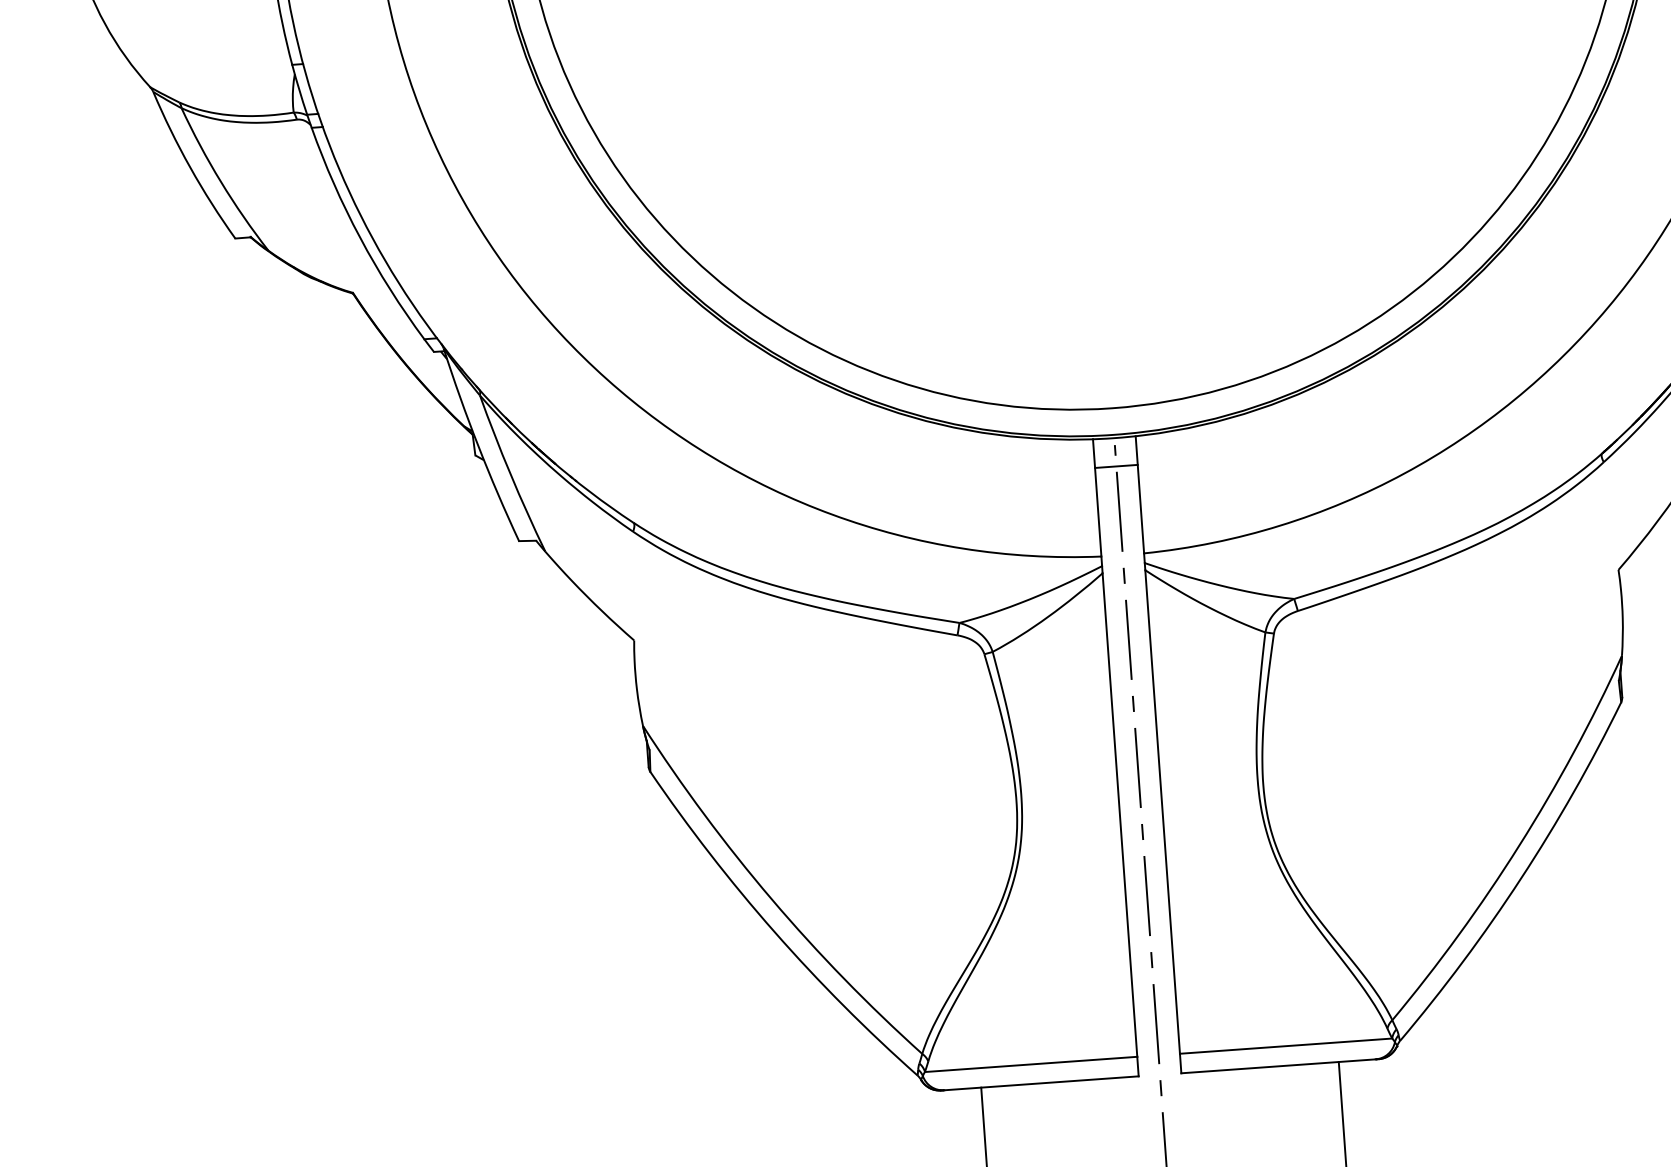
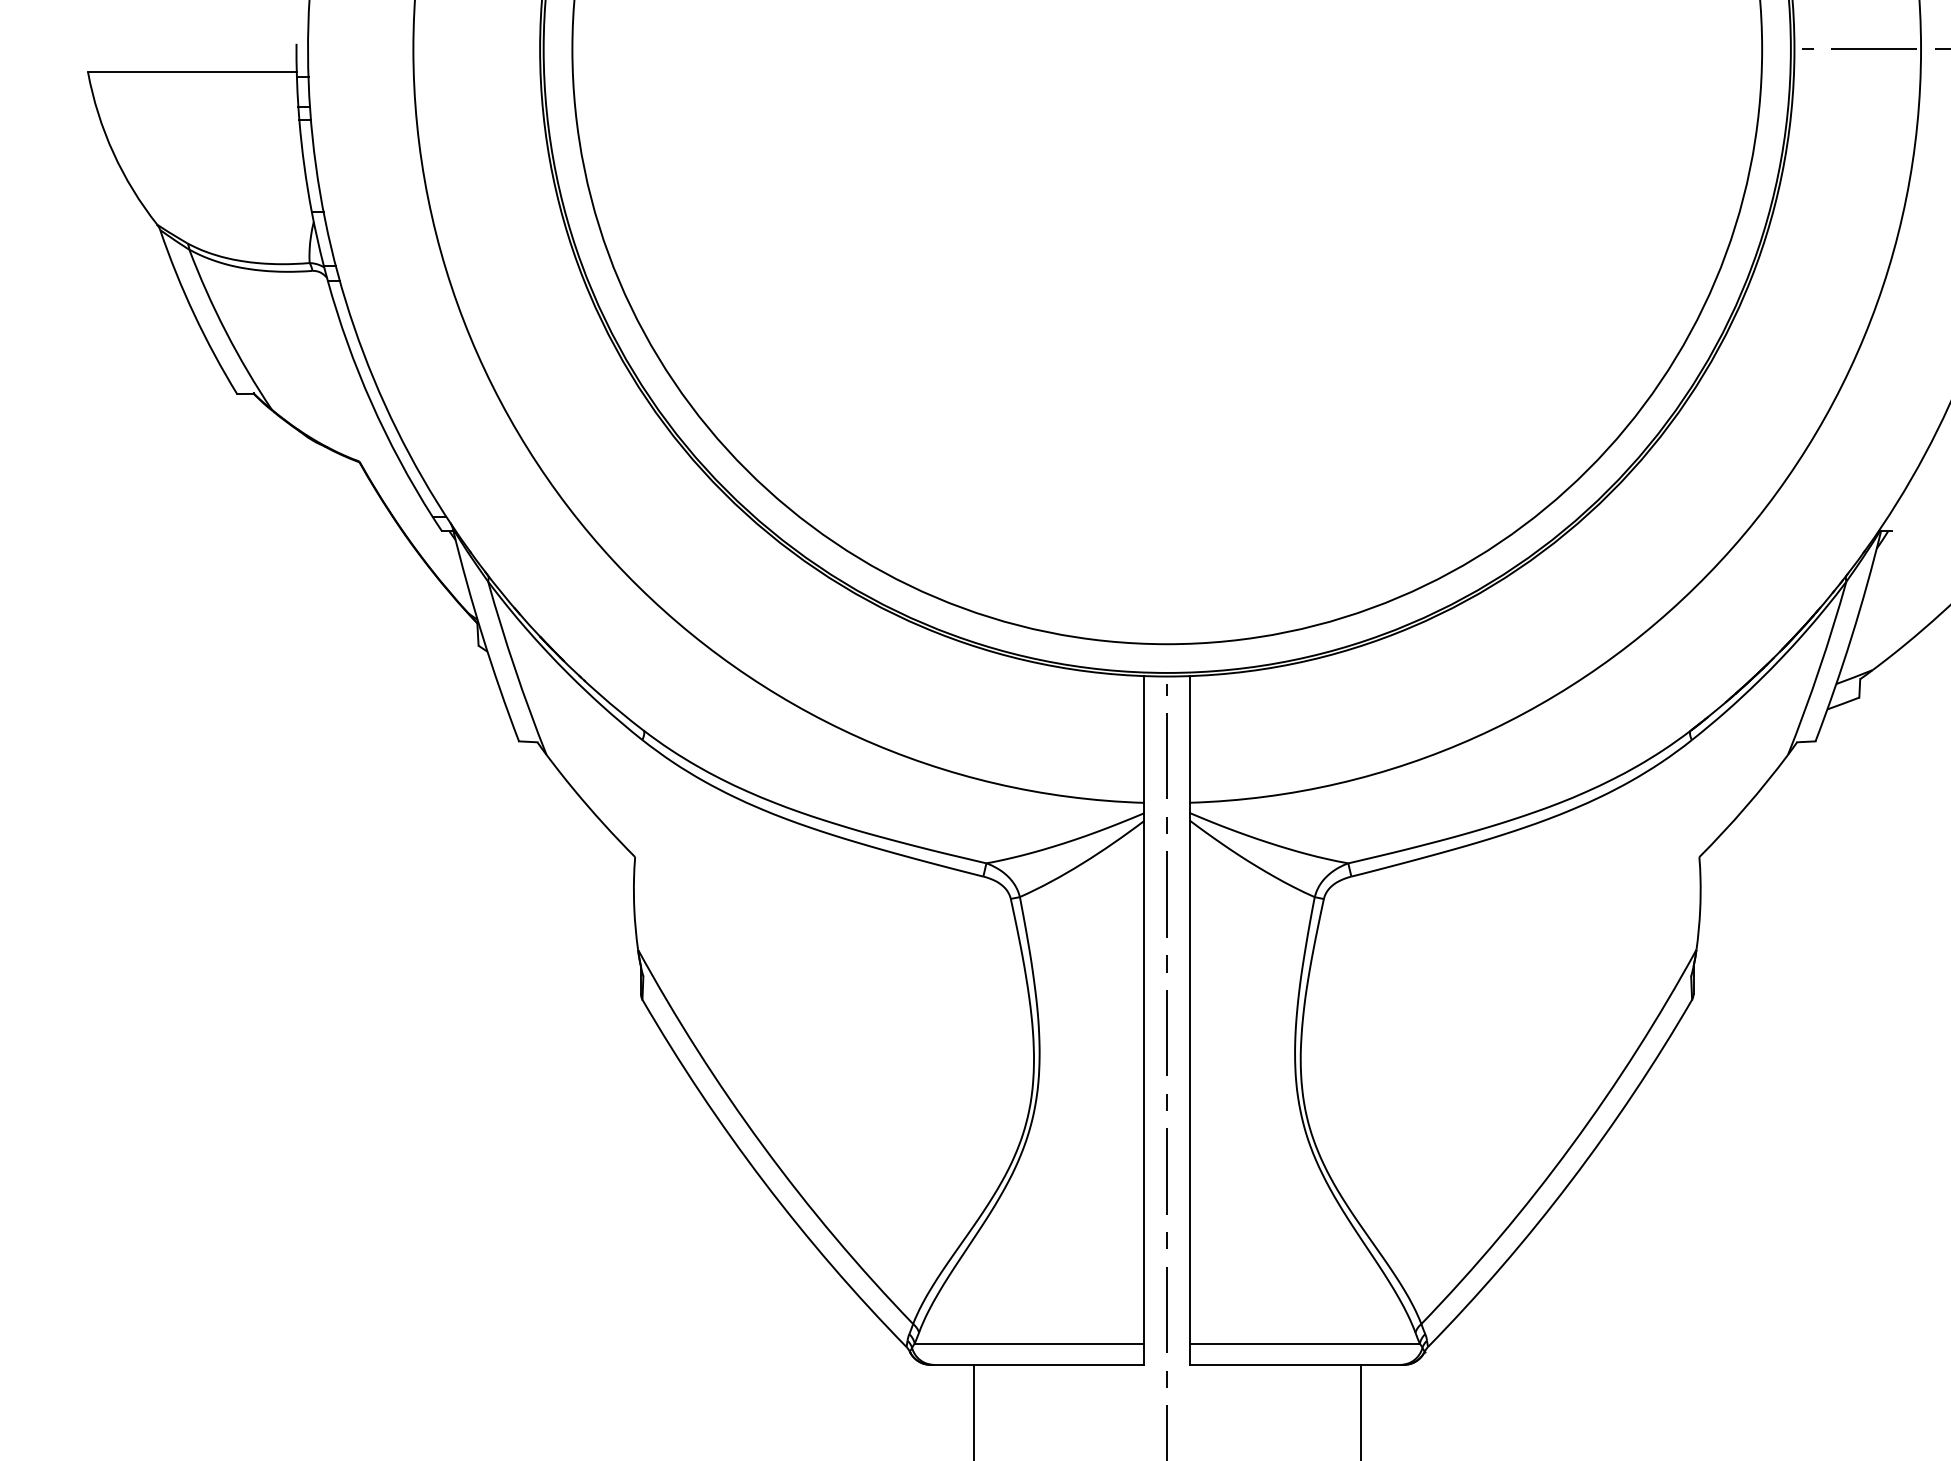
line: (1116, 466) -> (1167, 707), removed

